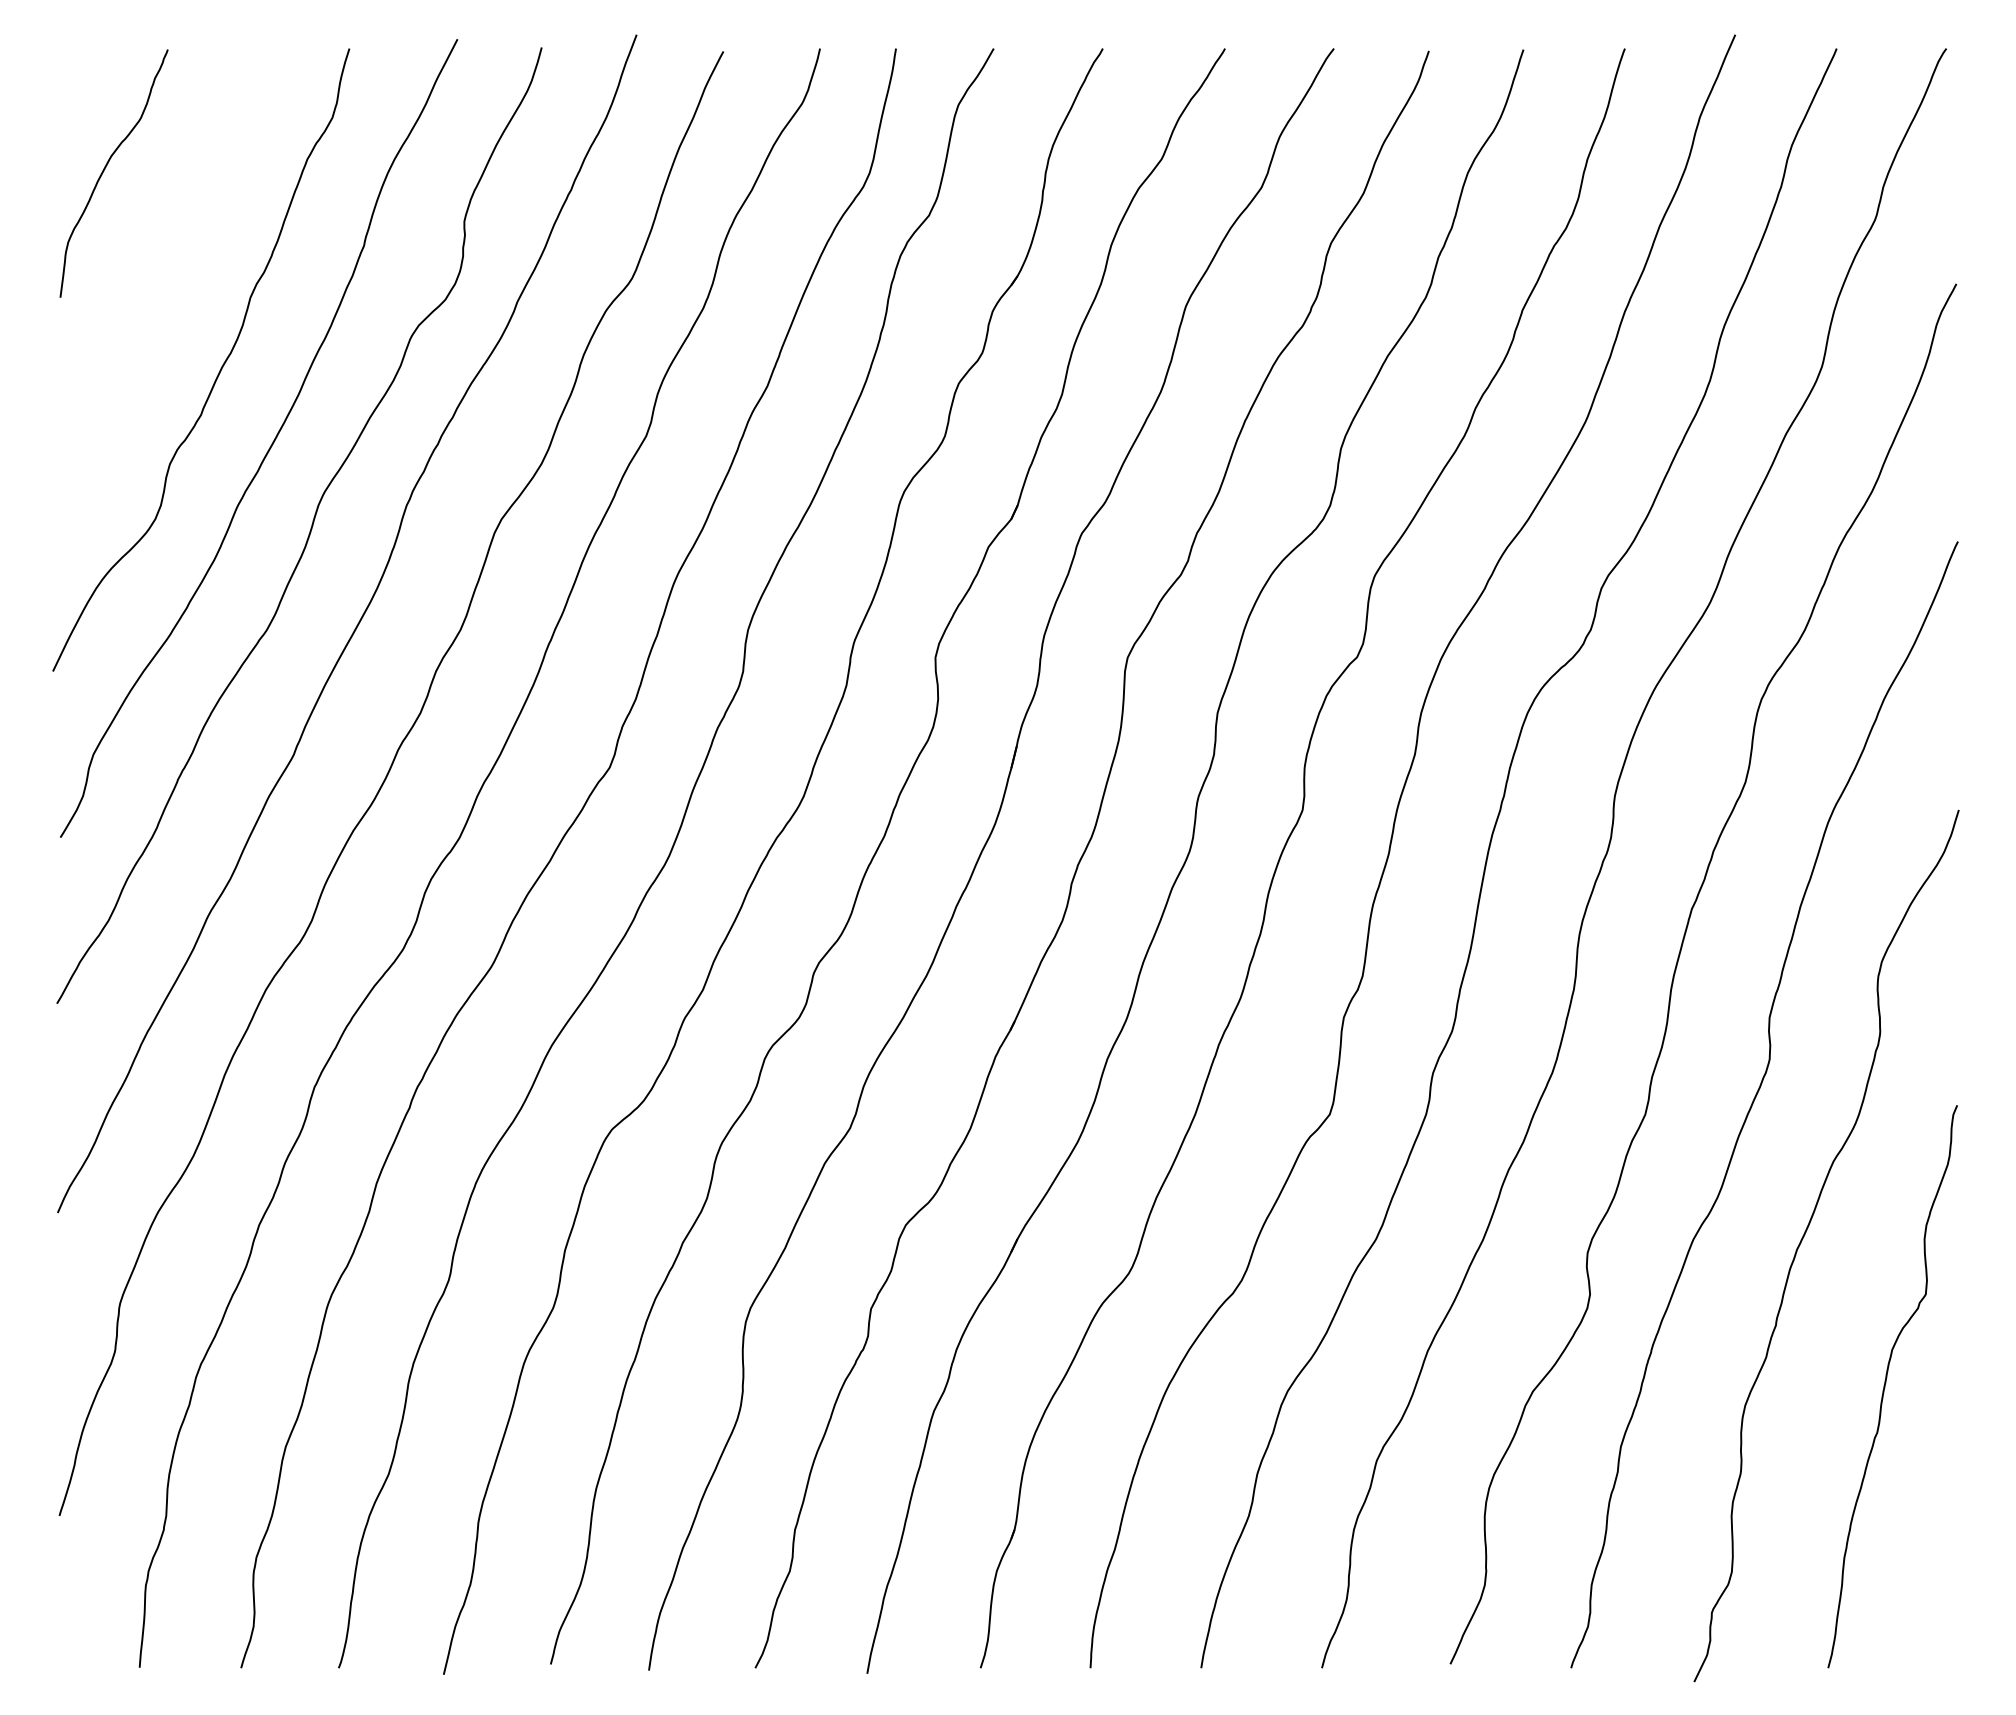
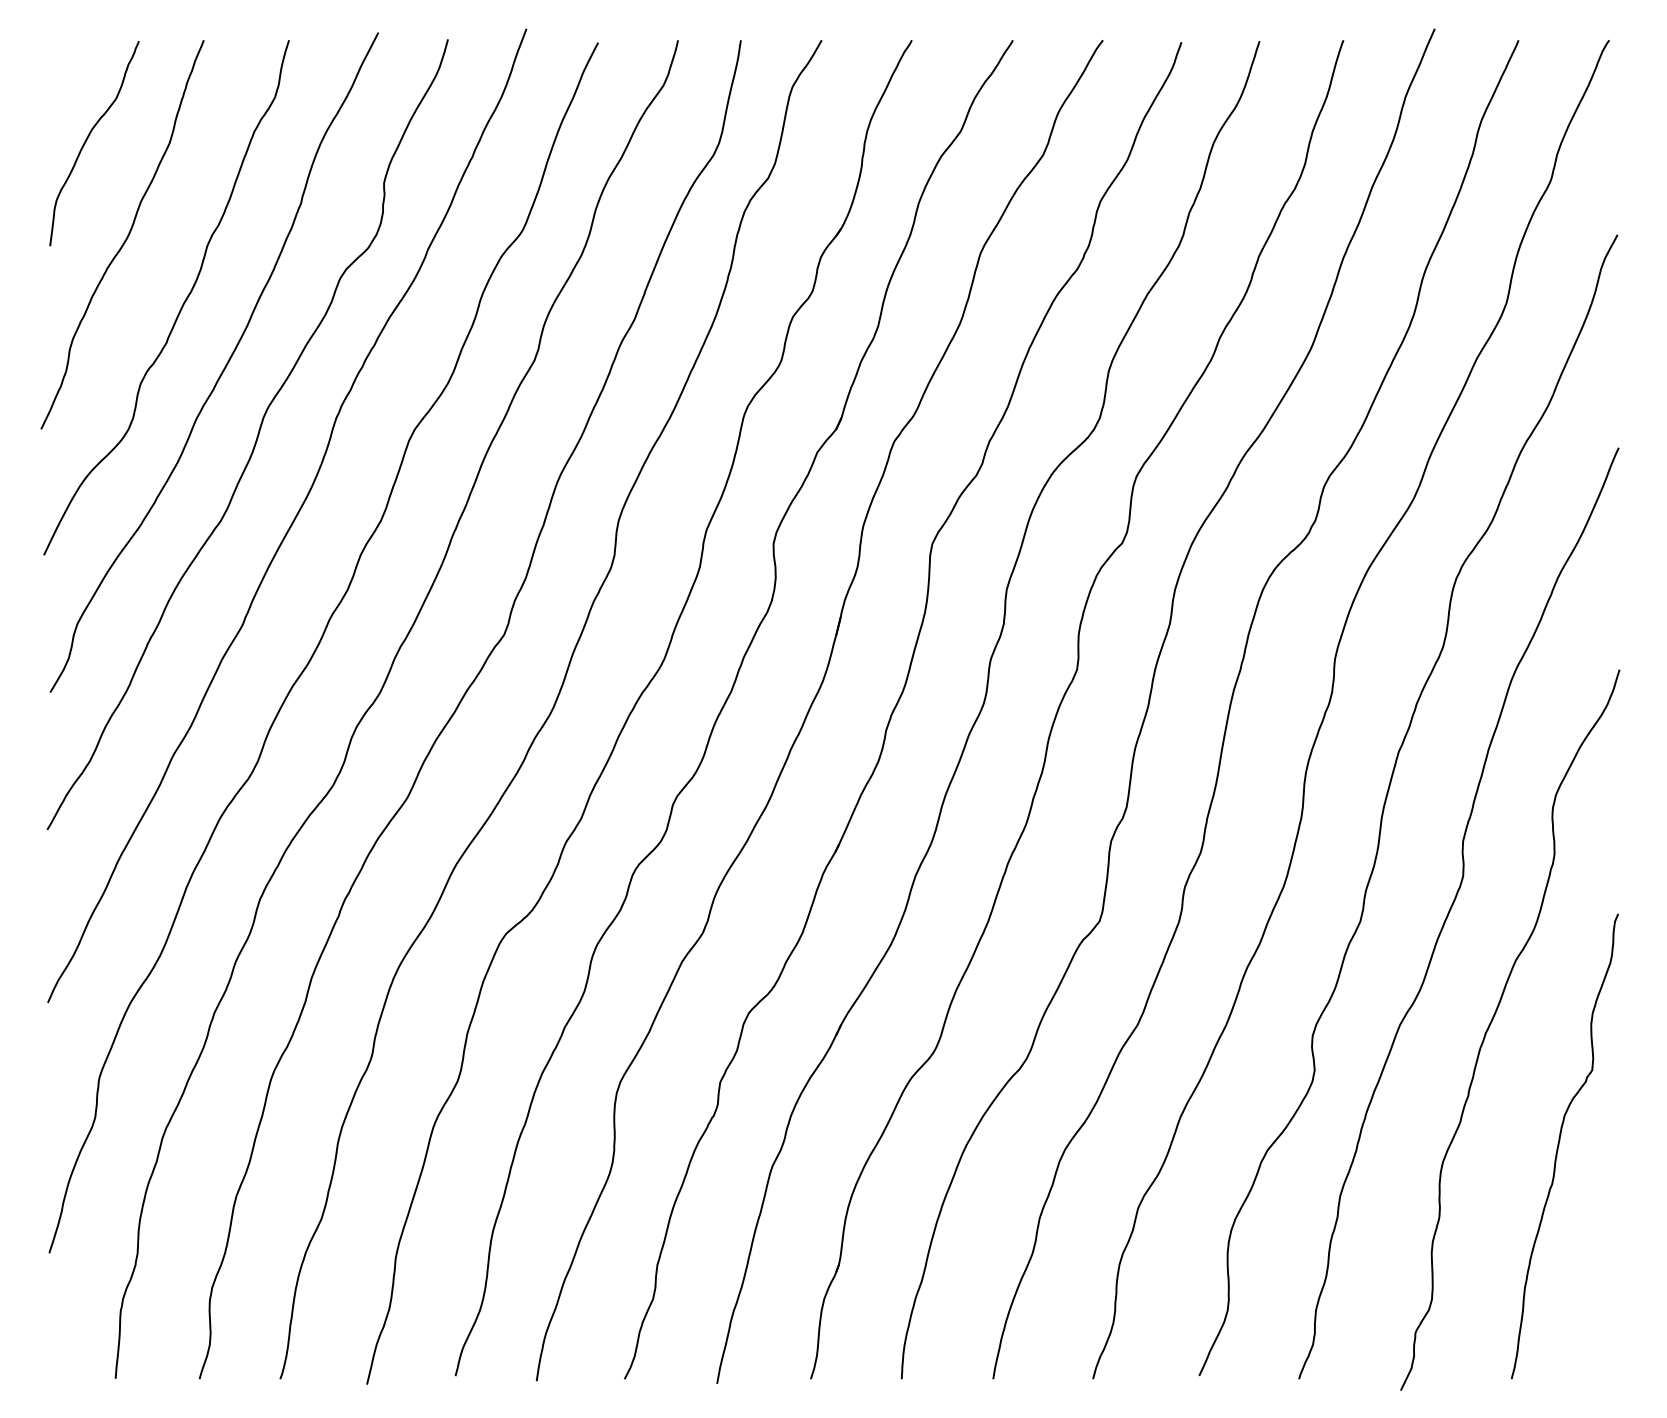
curve: (153, 285) -> (127, 236), added

